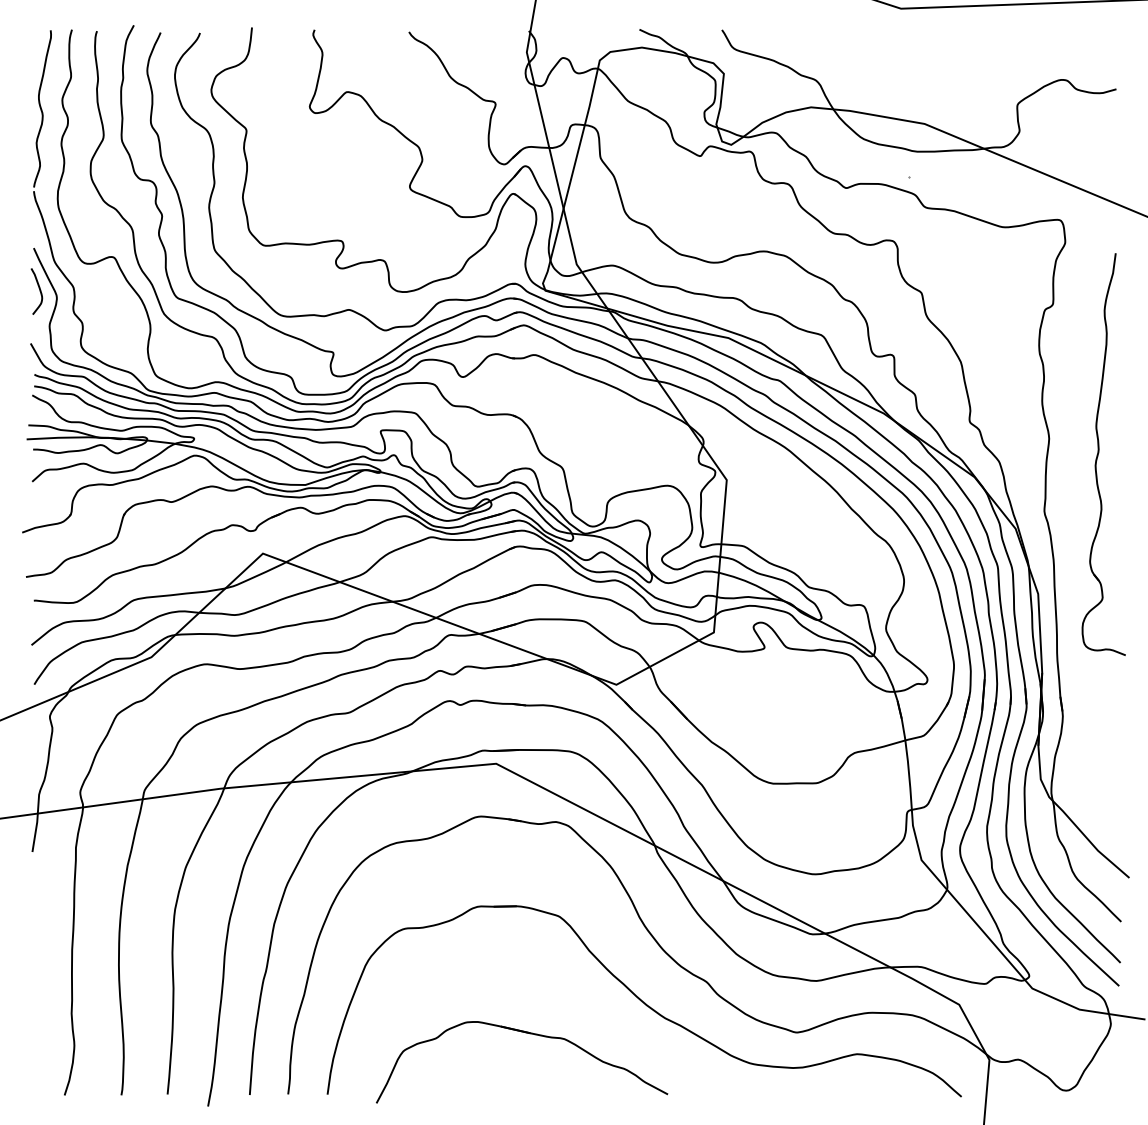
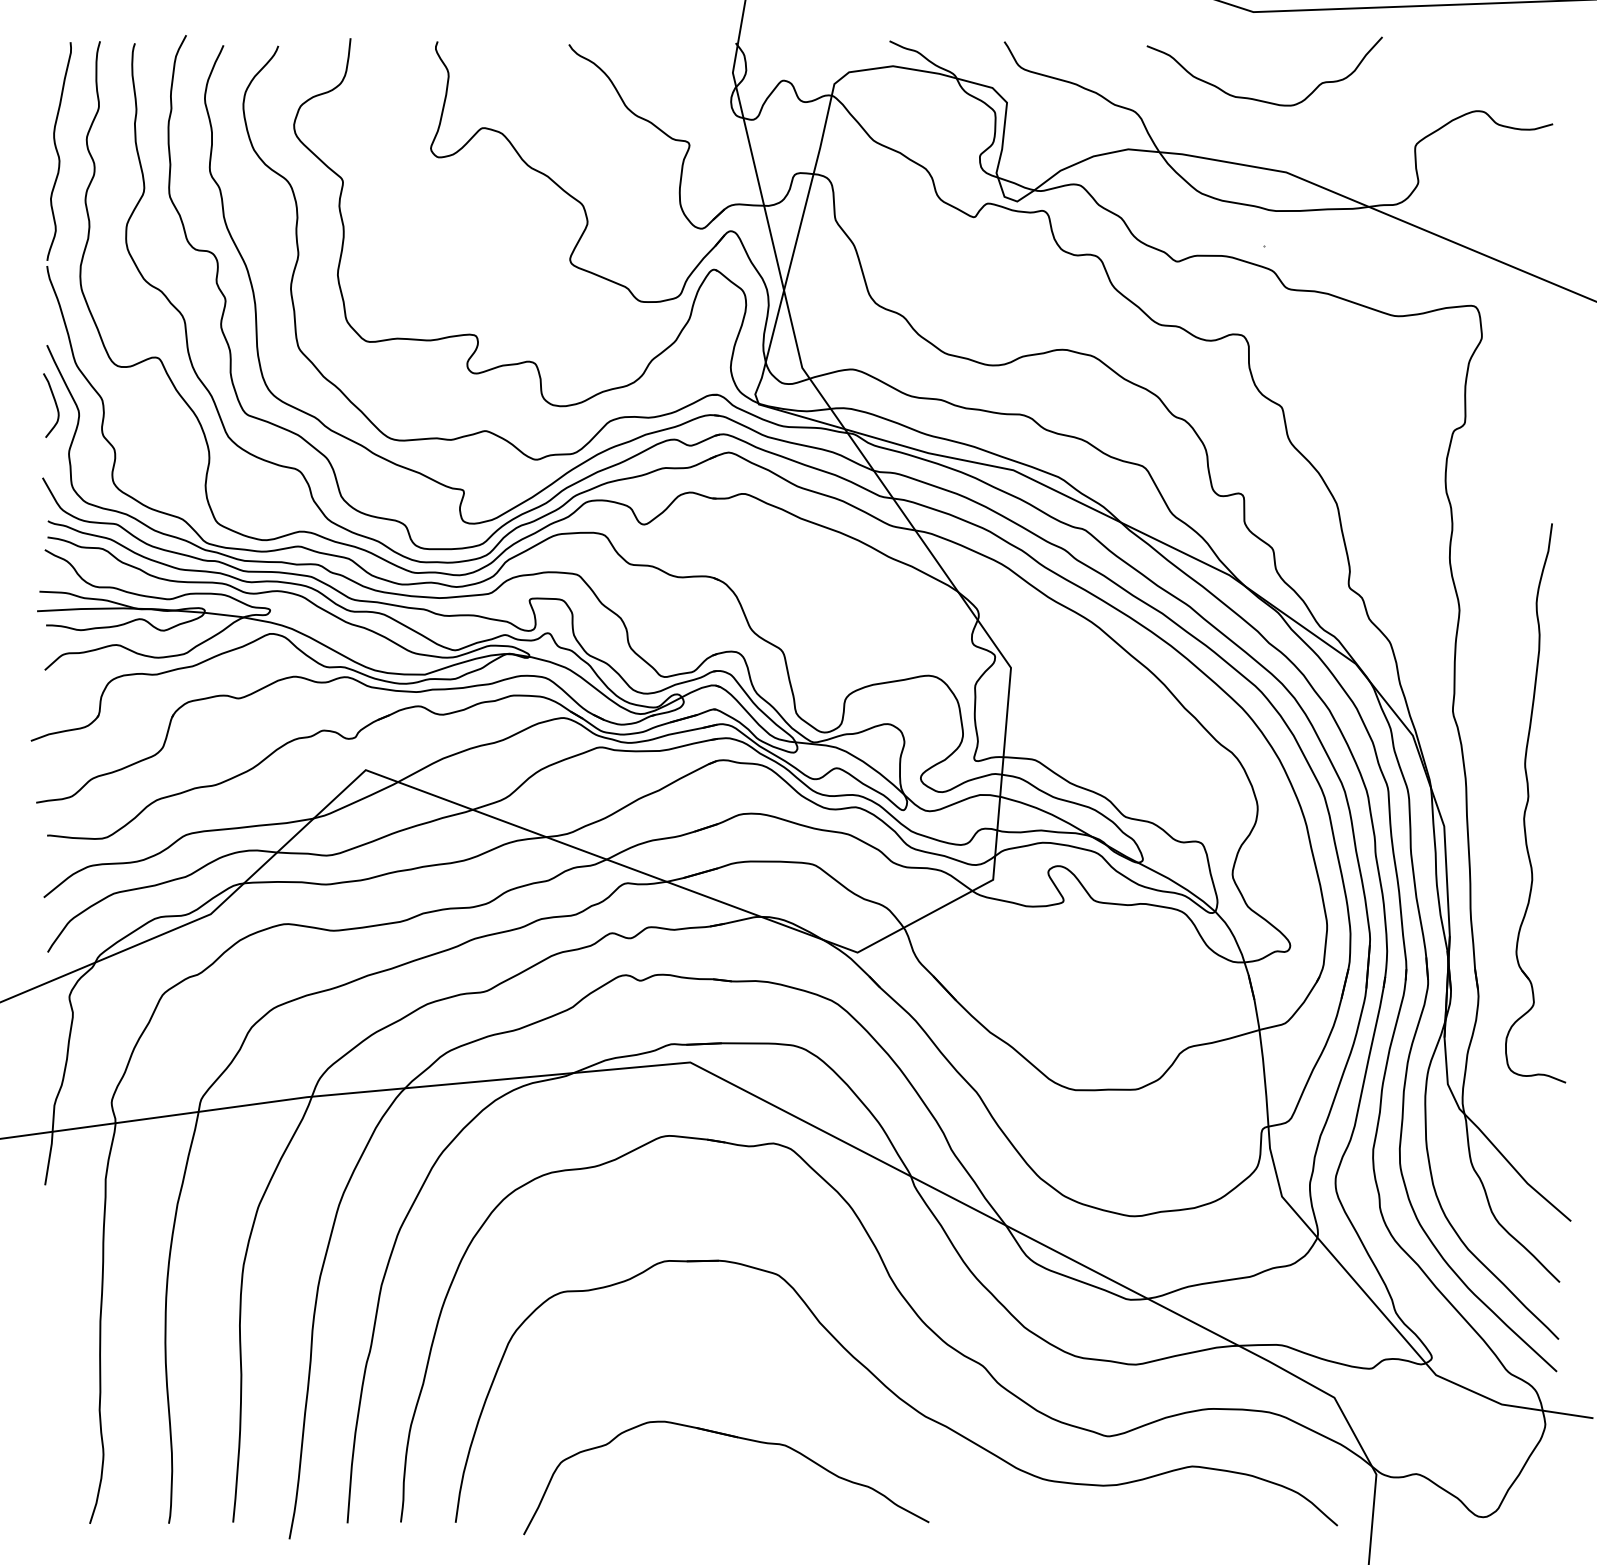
curve: (907, 71) -> (1262, 99), added
part: (1103, 454) -> (1535, 803), moved

